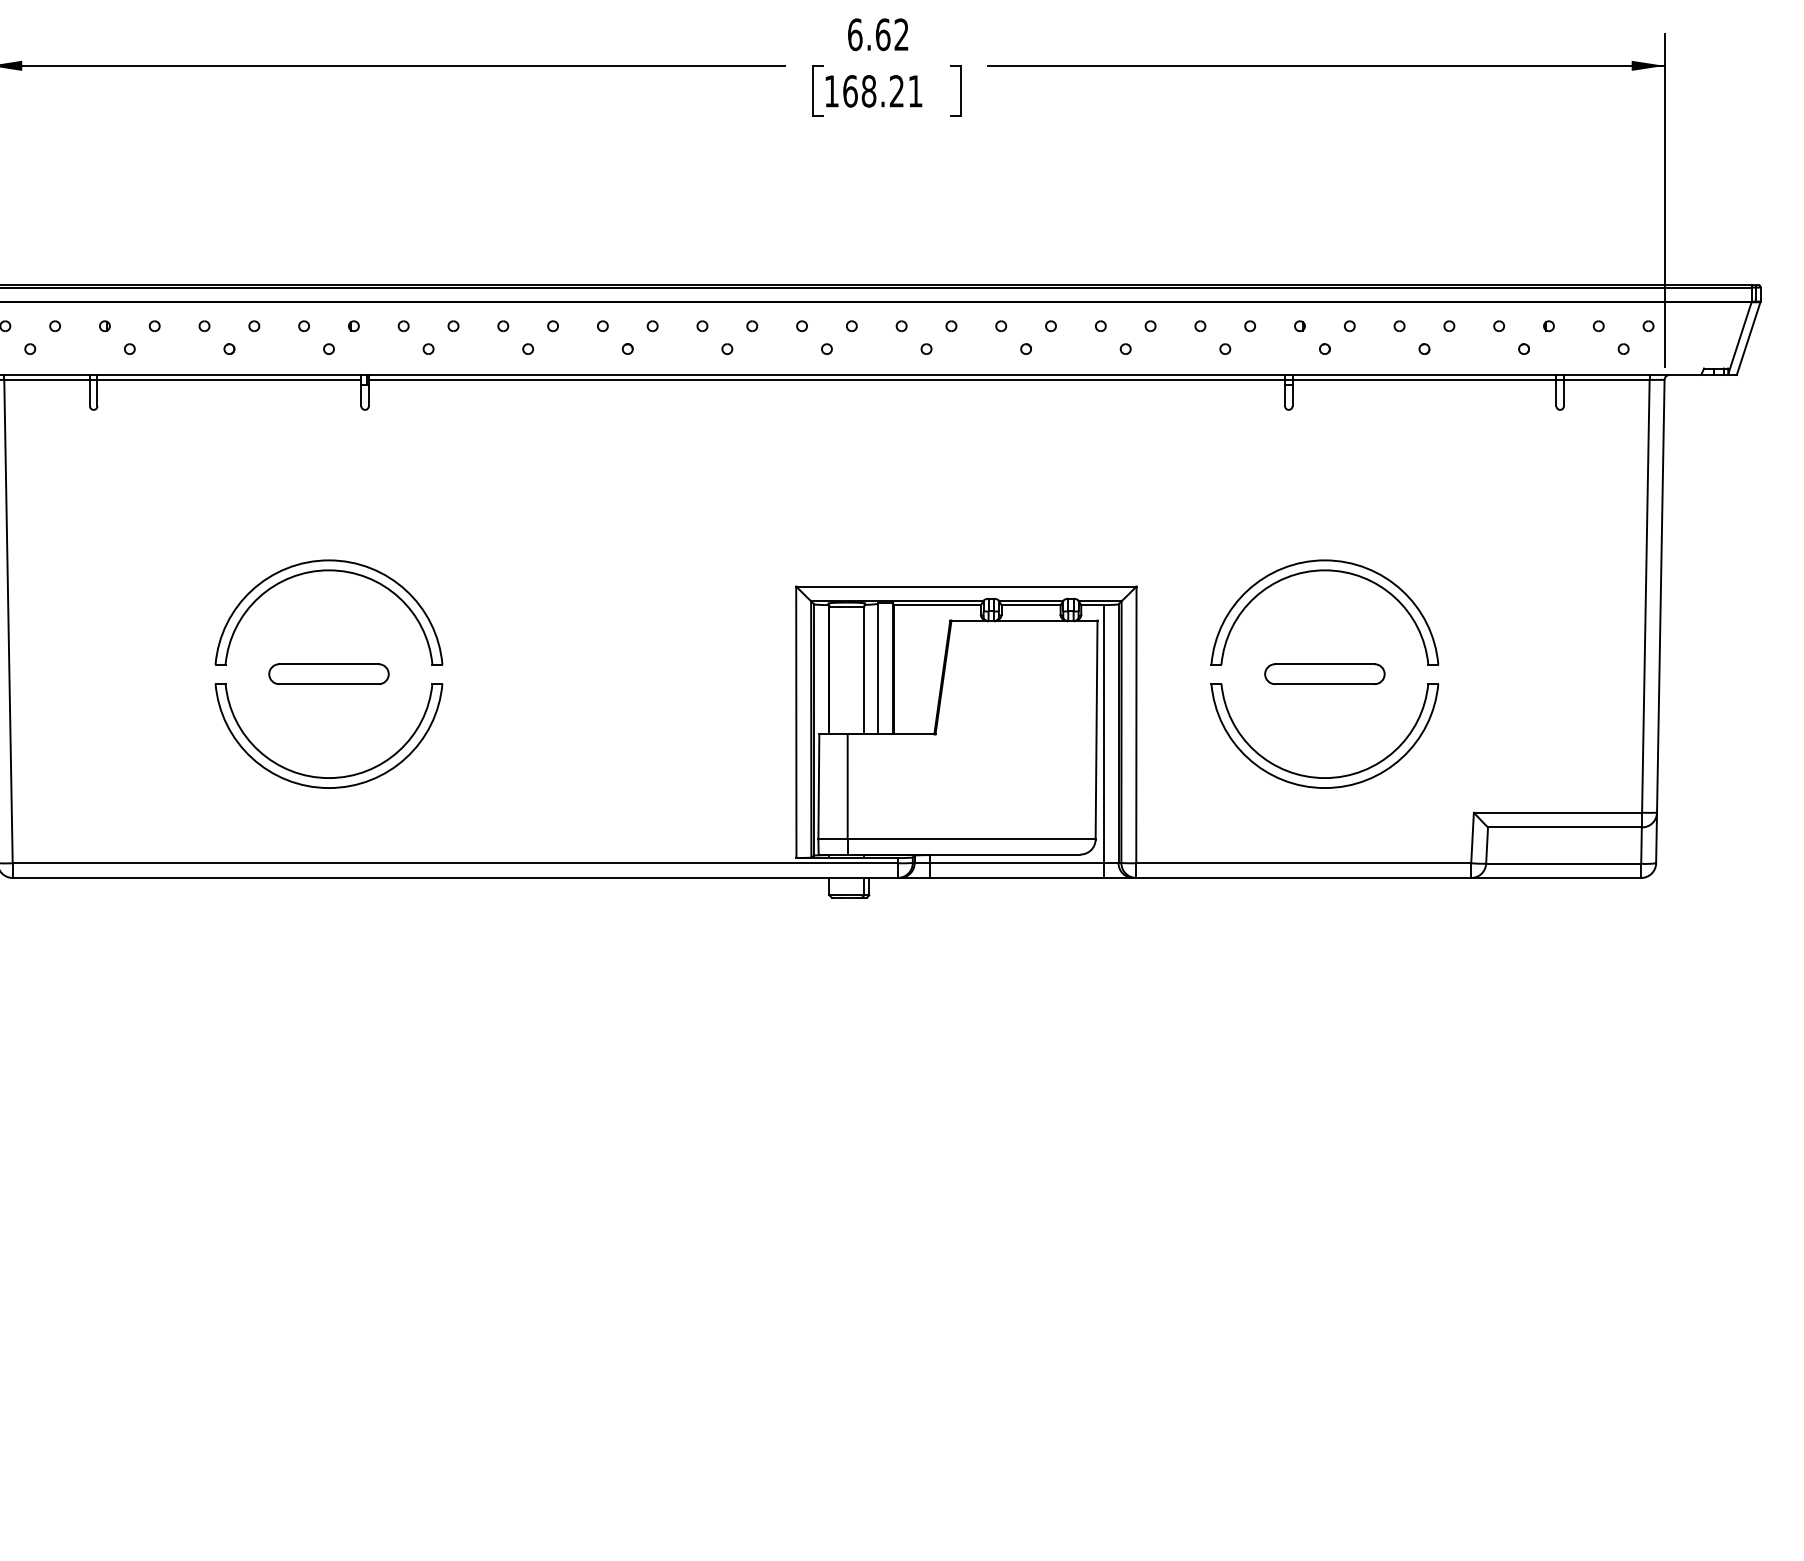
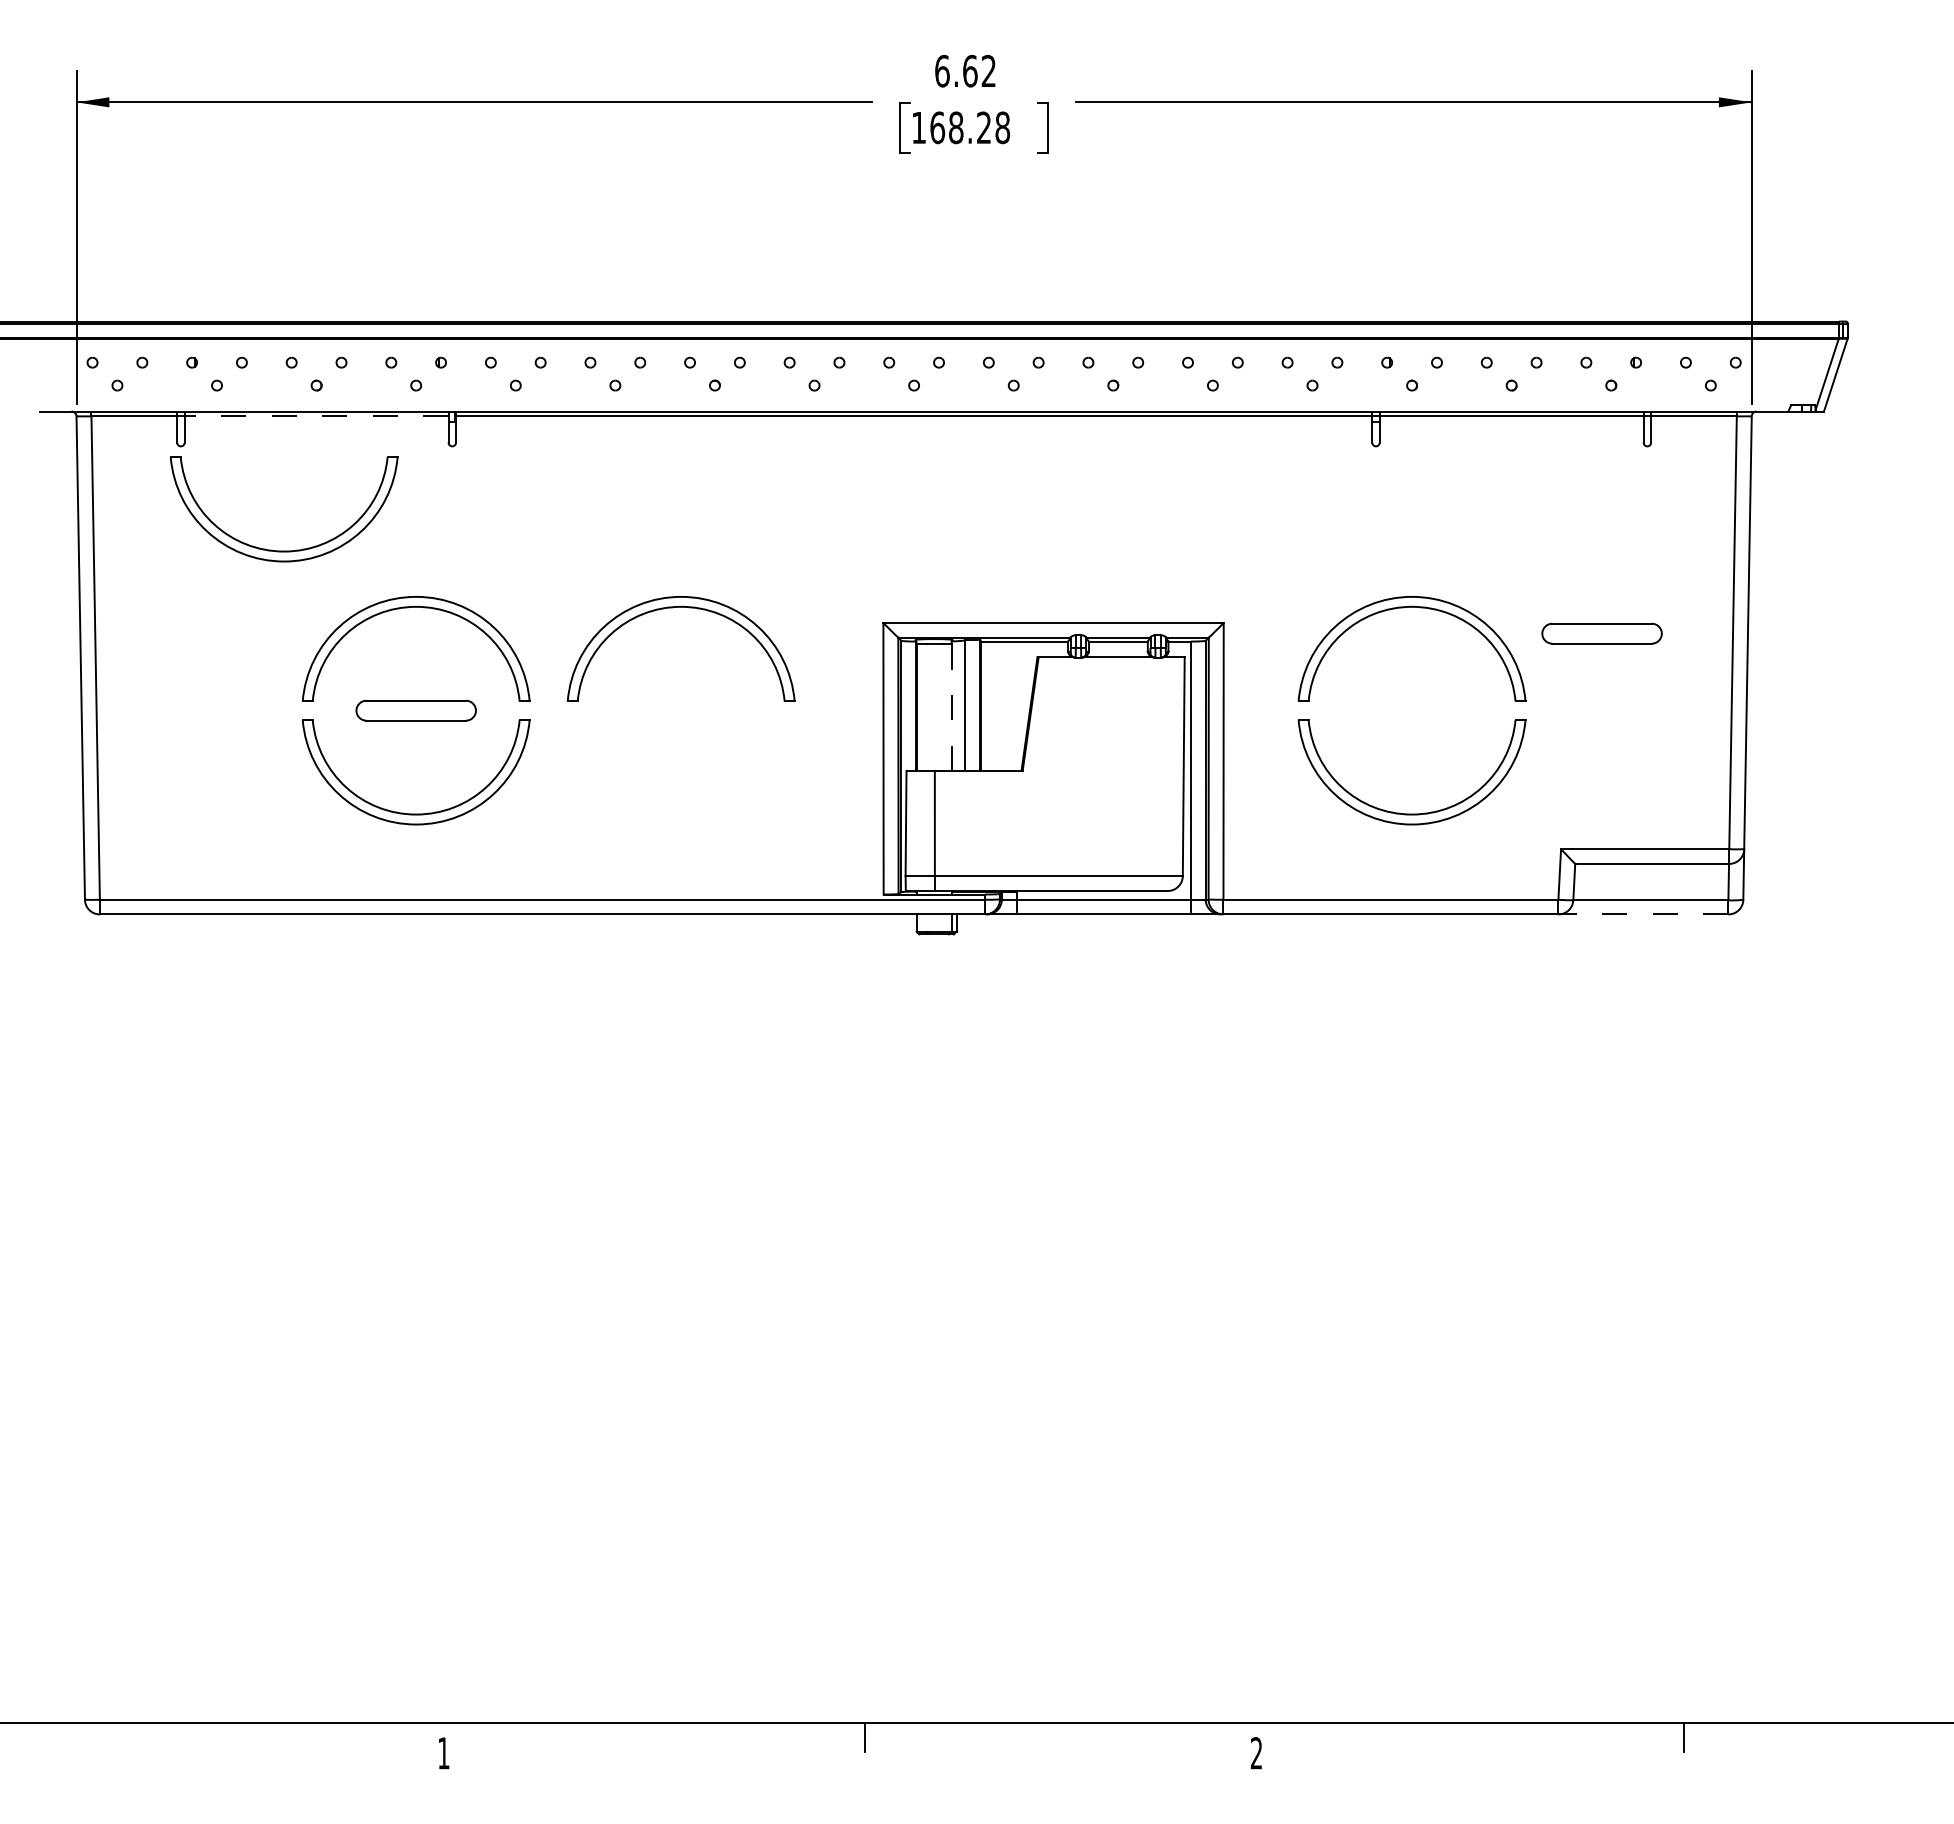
text: (915, 91) -> (1002, 127), 168.21 -> 168.28
line: (229, 380) -> (316, 416), solid -> dashed
part: (197, 514) -> (284, 550), added
part: (586, 572) -> (673, 608), added
line: (864, 670) -> (951, 706), solid -> dashed
part: (1324, 674) -> (1601, 633), moved
line: (1556, 878) -> (1643, 914), solid -> dashed

